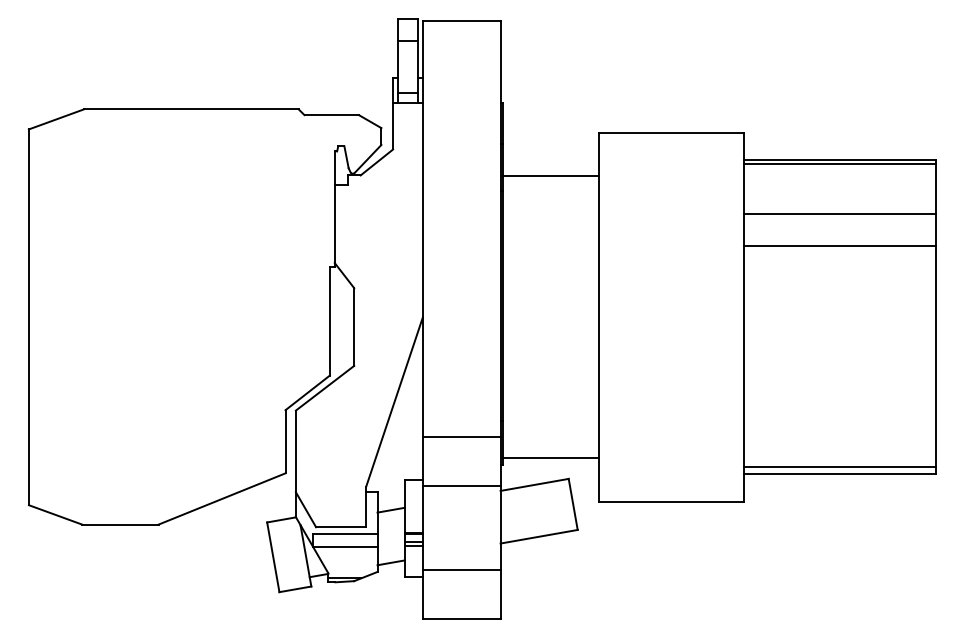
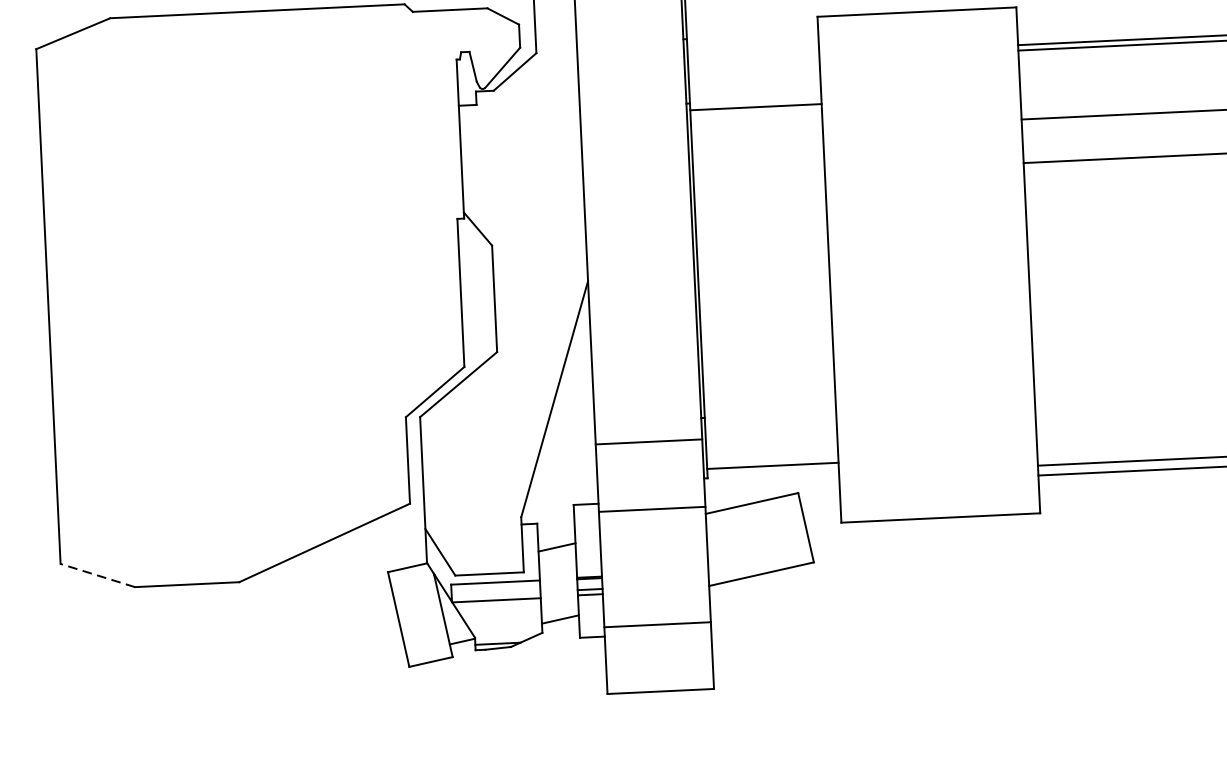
line: (551, 176) -> (756, 107), moved
line: (55, 514) -> (97, 574), solid -> dashed

